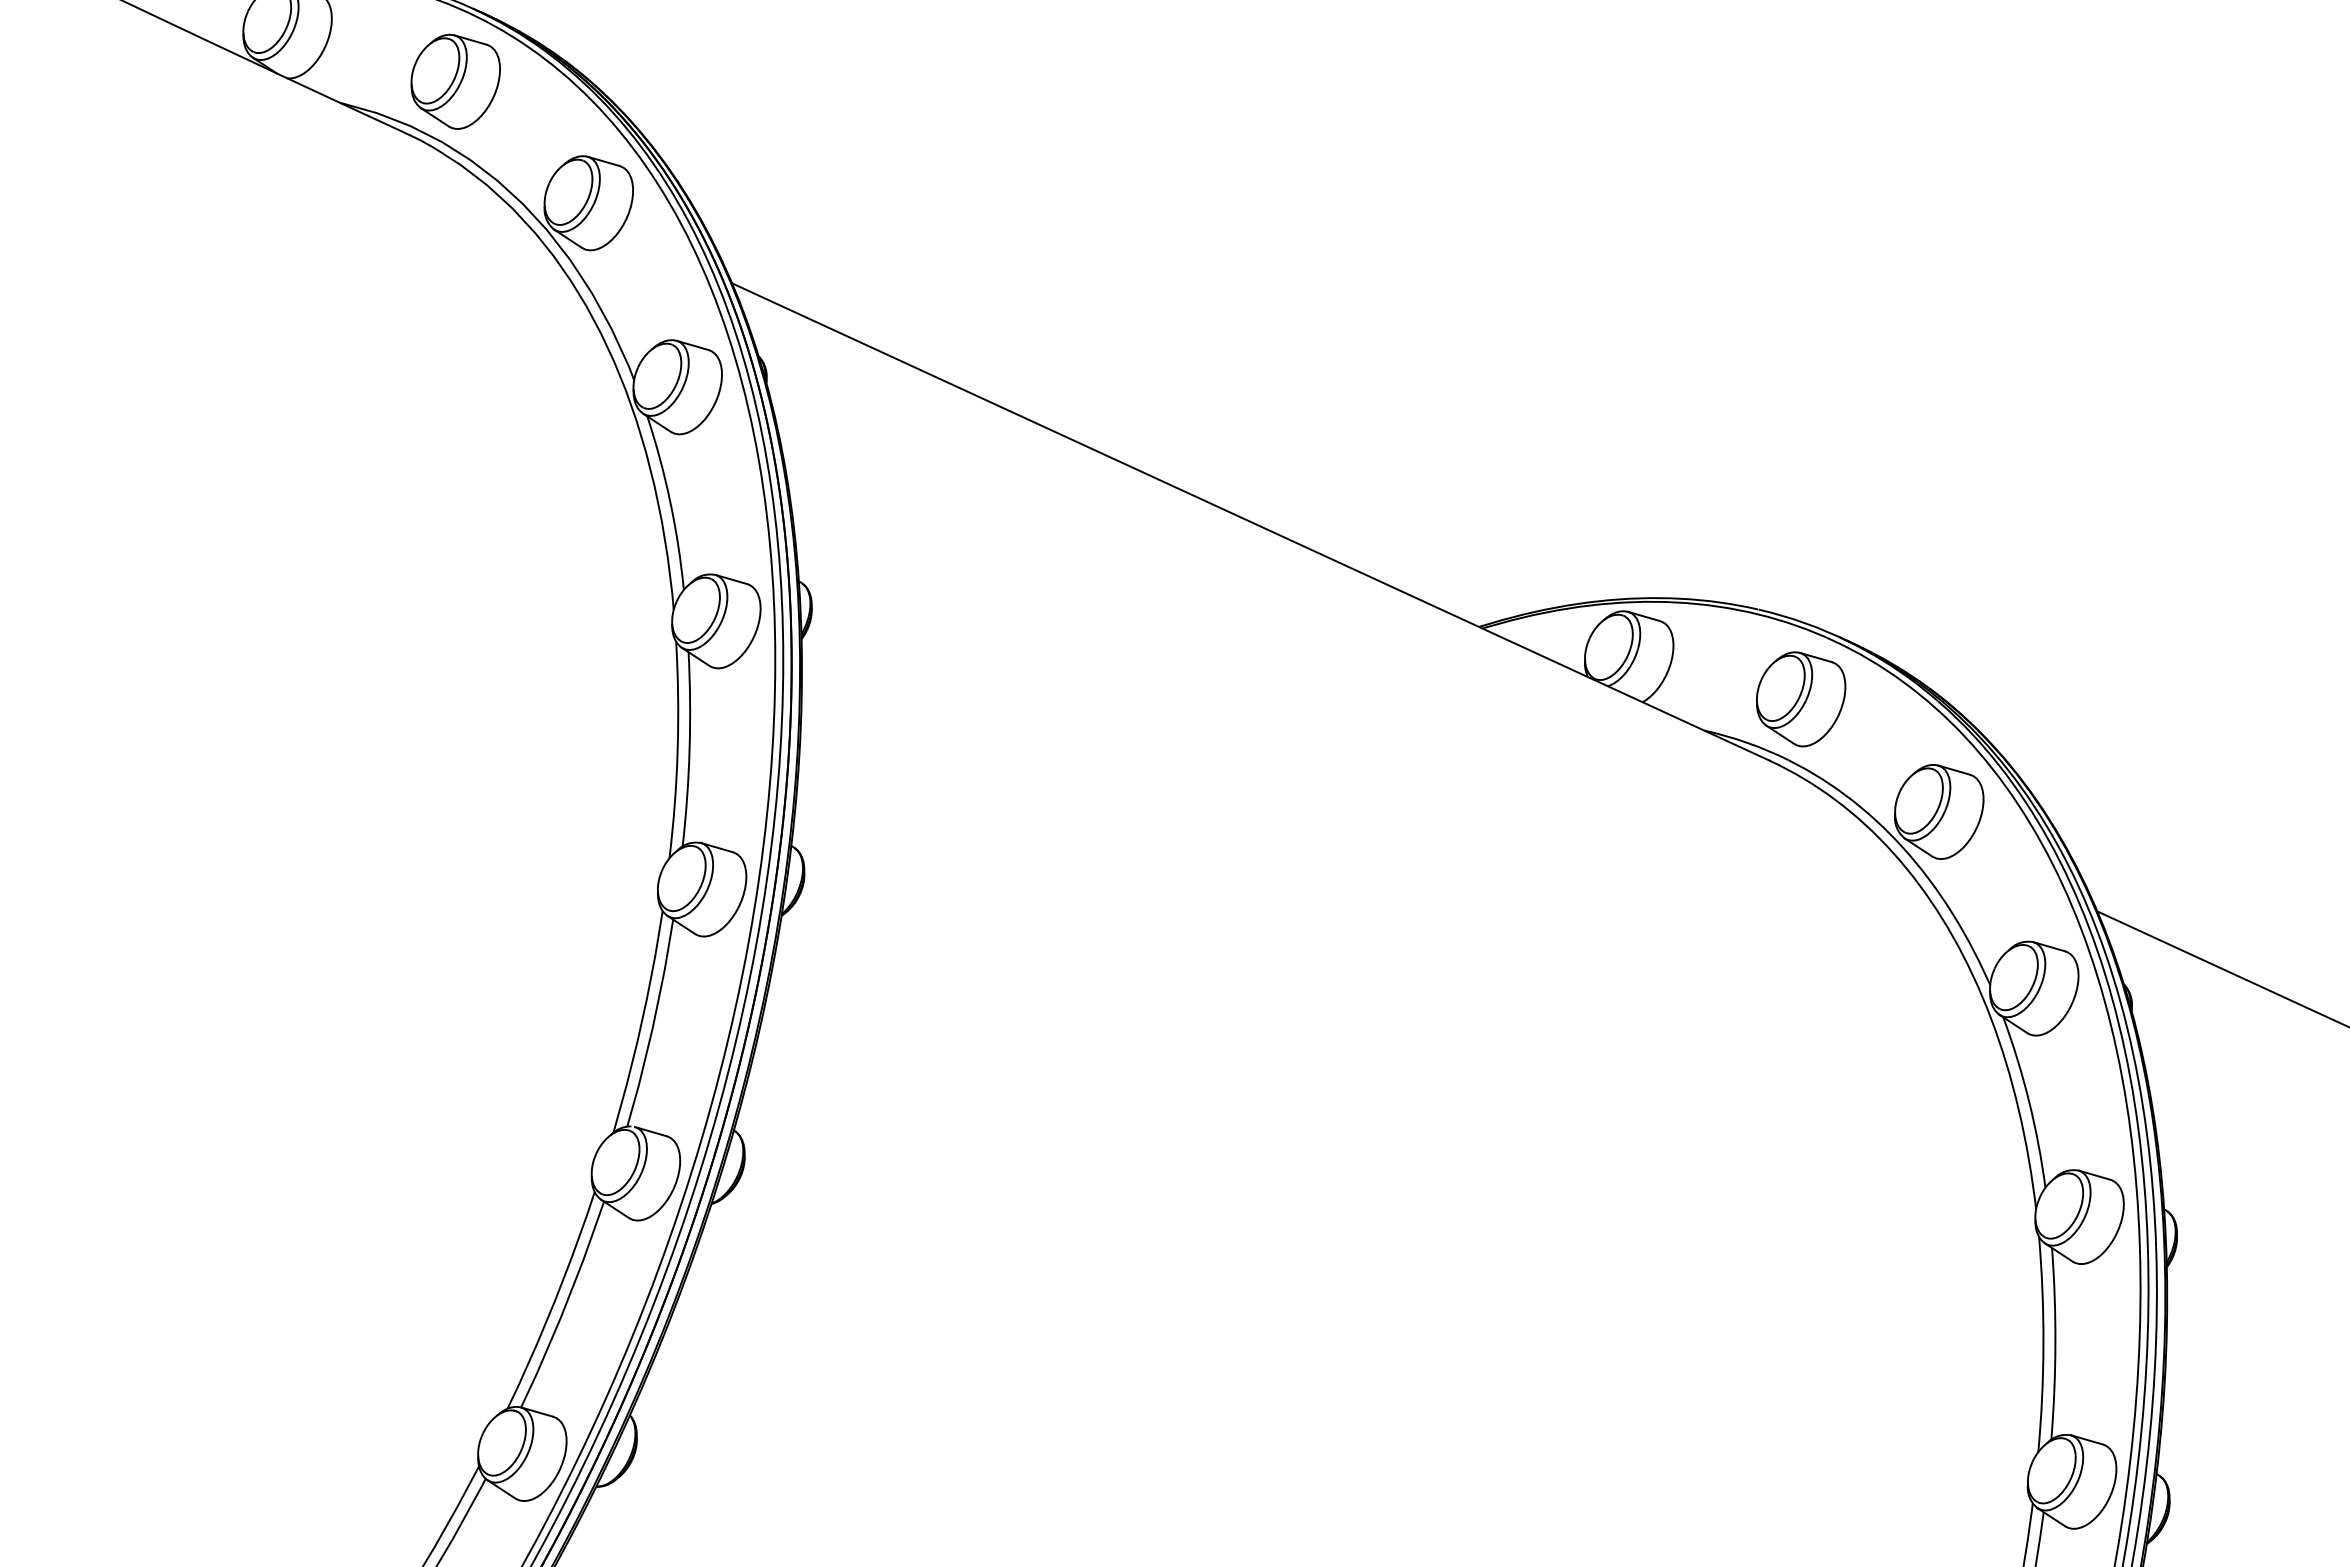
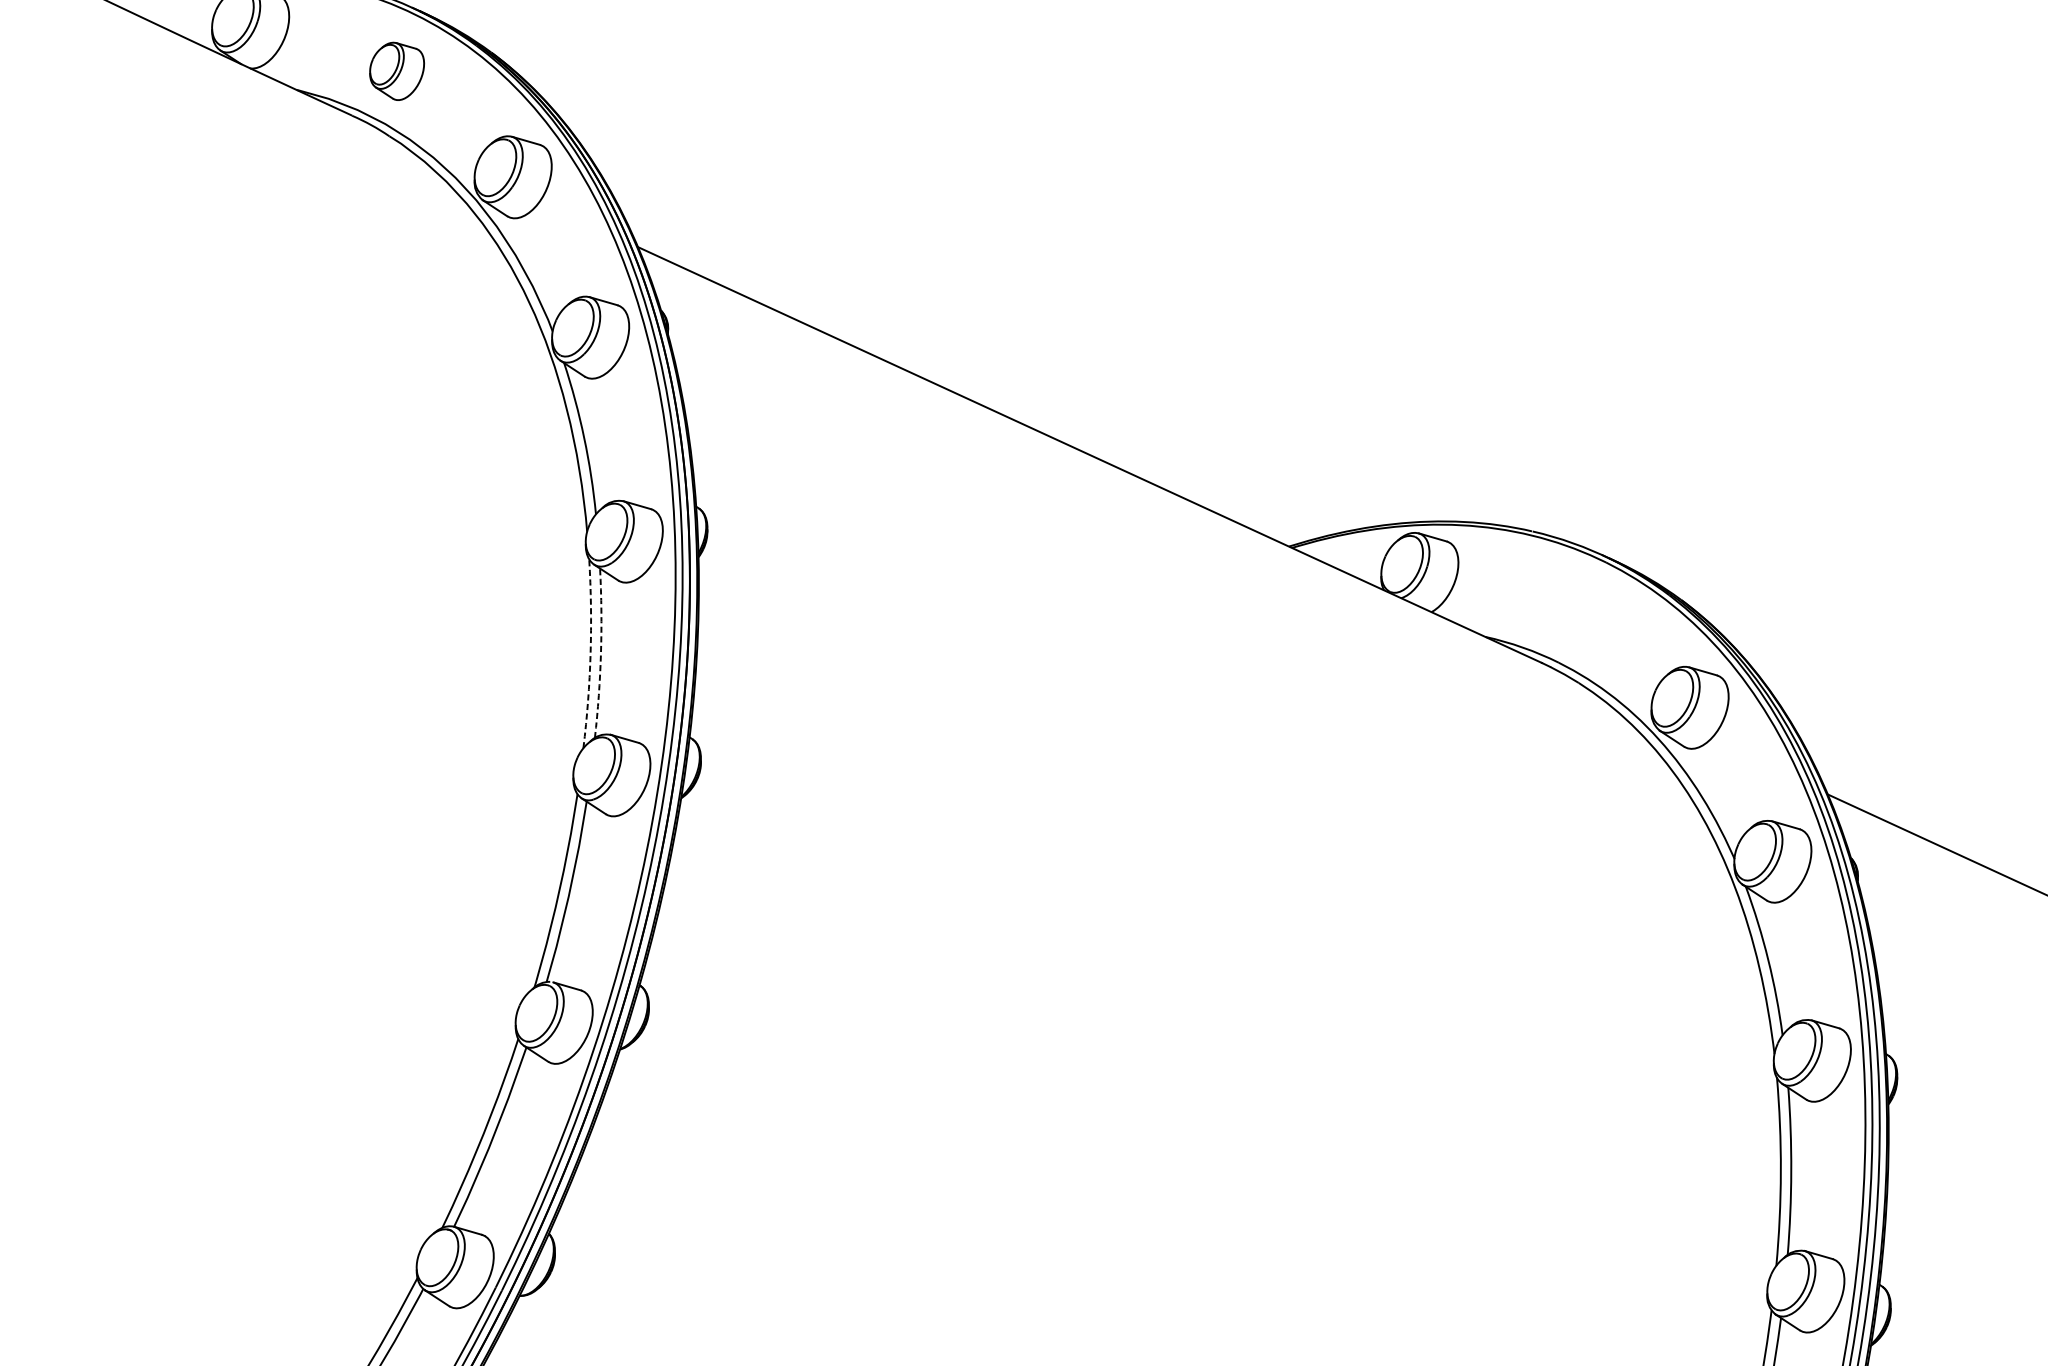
part: (455, 81) -> (396, 71), size x0.7
part: (1801, 699) -> (1569, 609), removed
arc: (689, 749) -> (600, 653), solid -> dashed
arc: (677, 750) -> (590, 654), solid -> dashed

